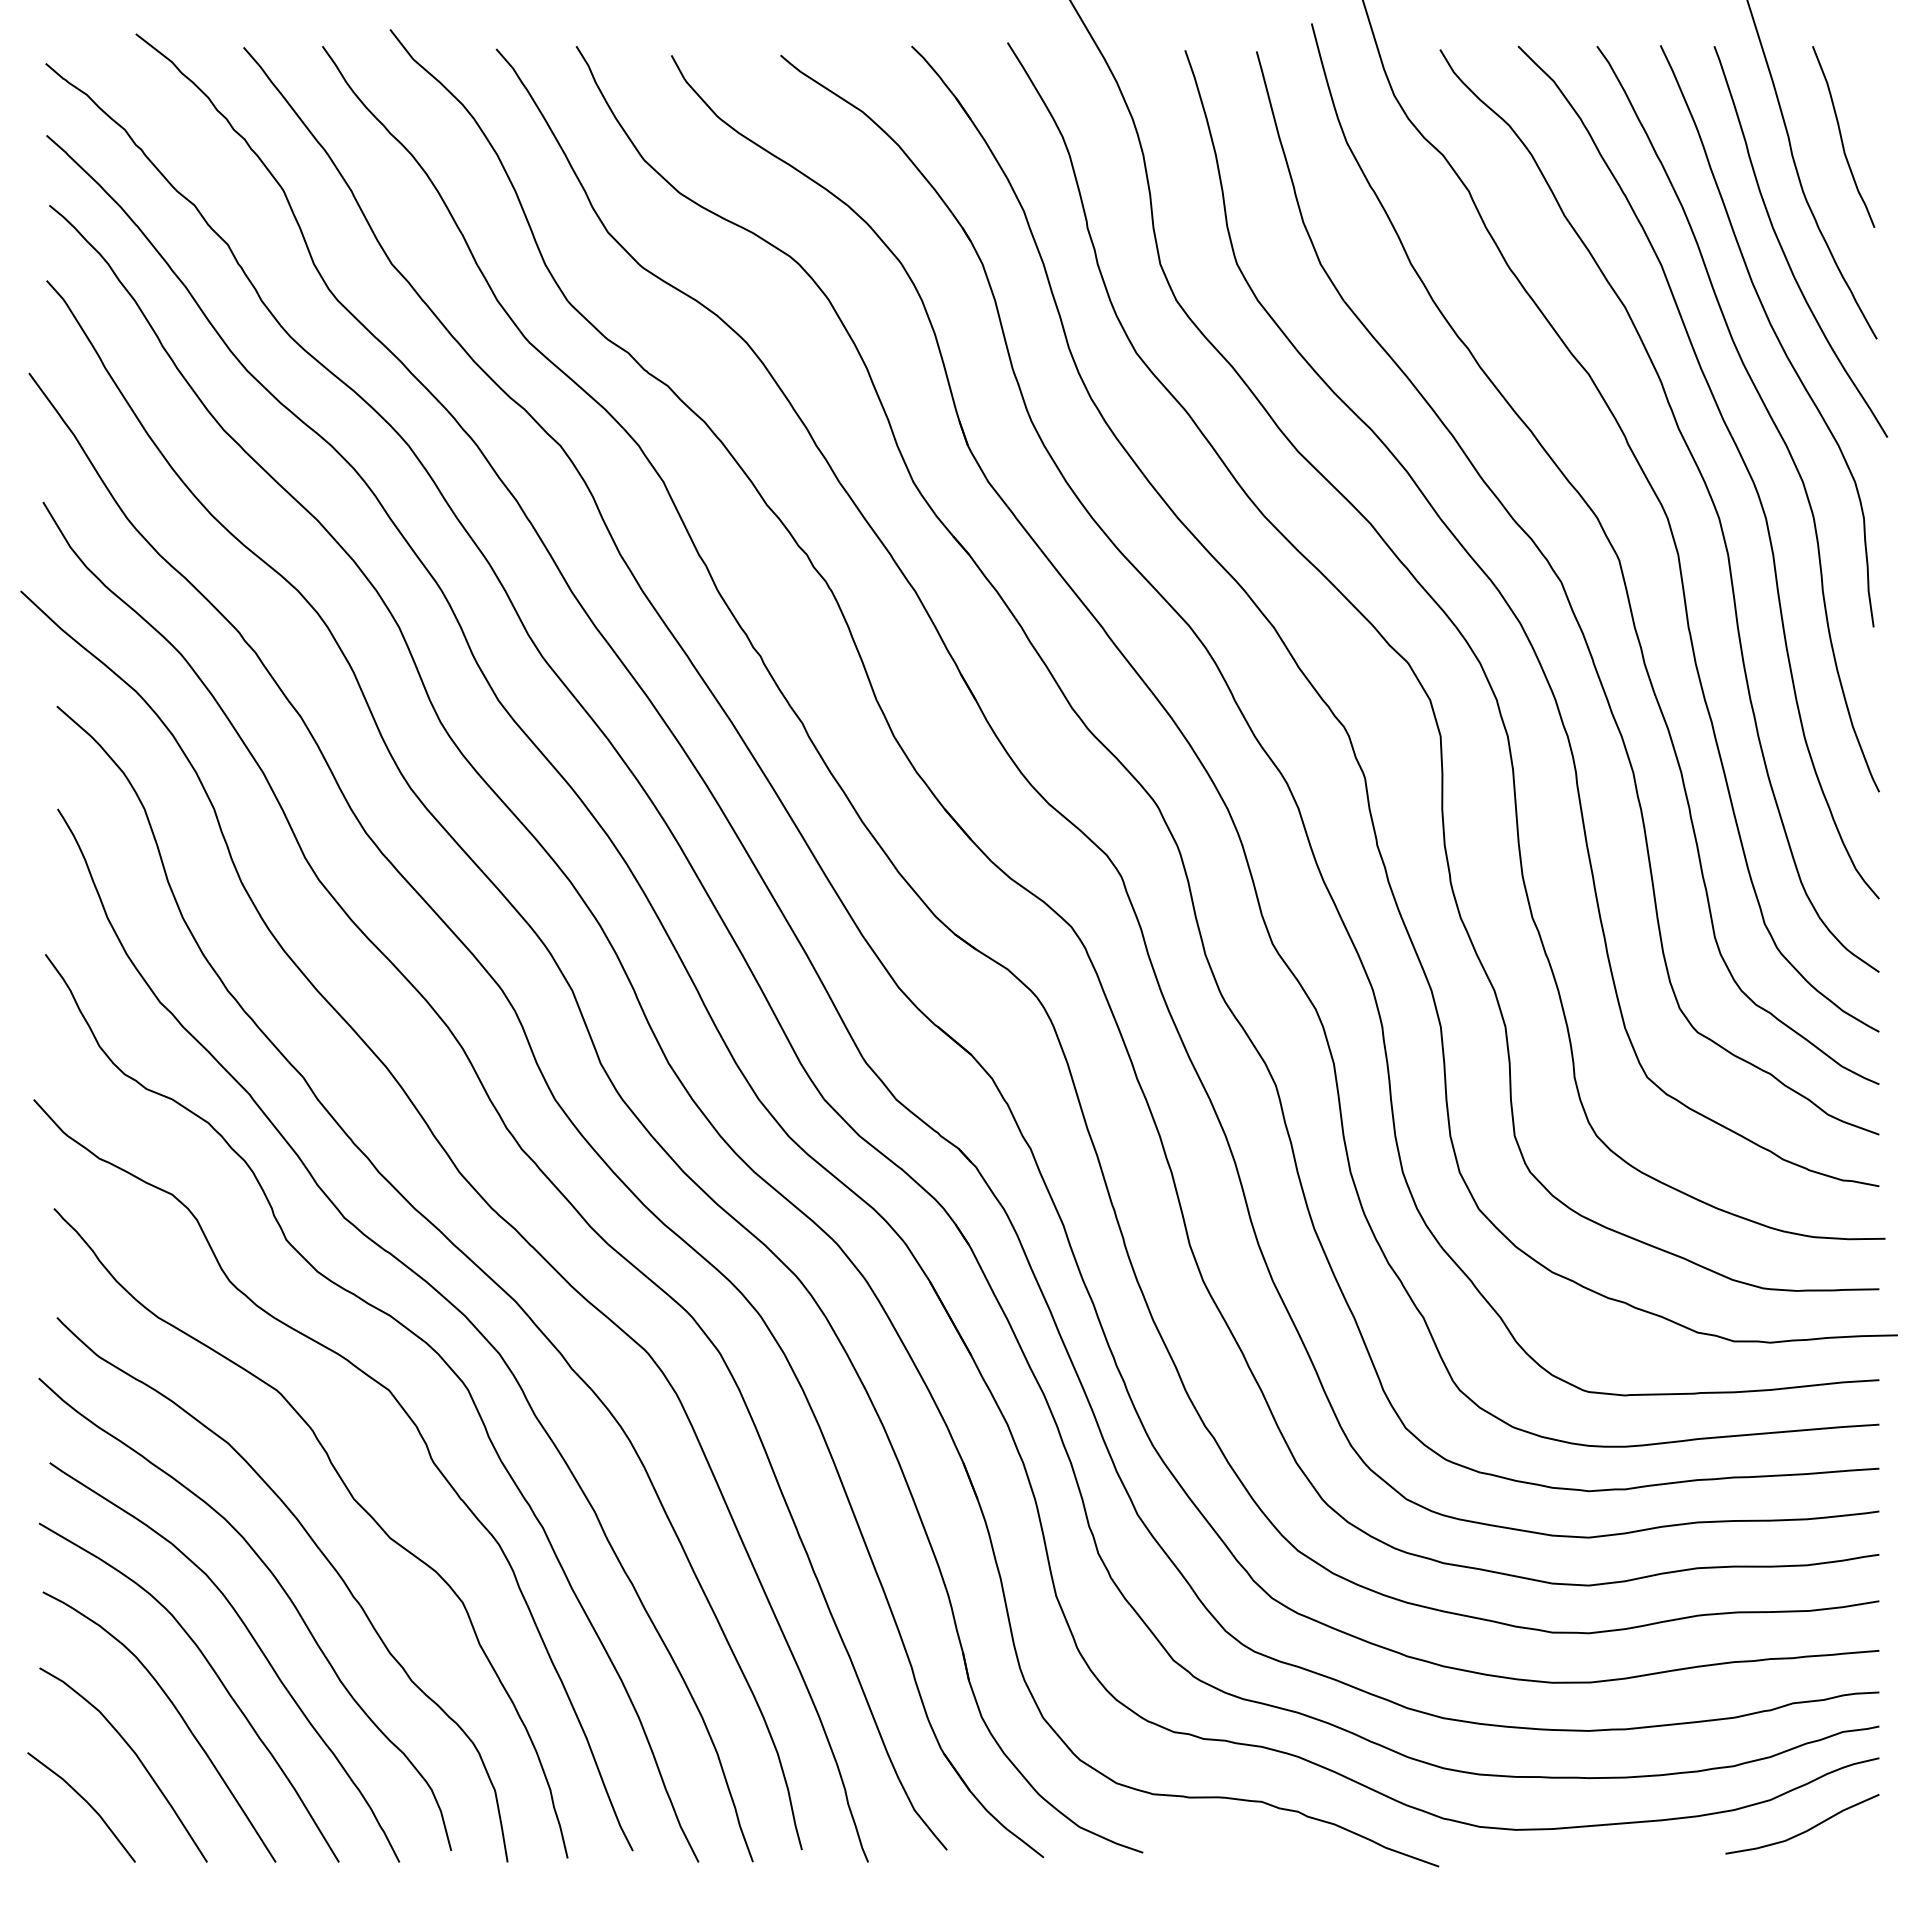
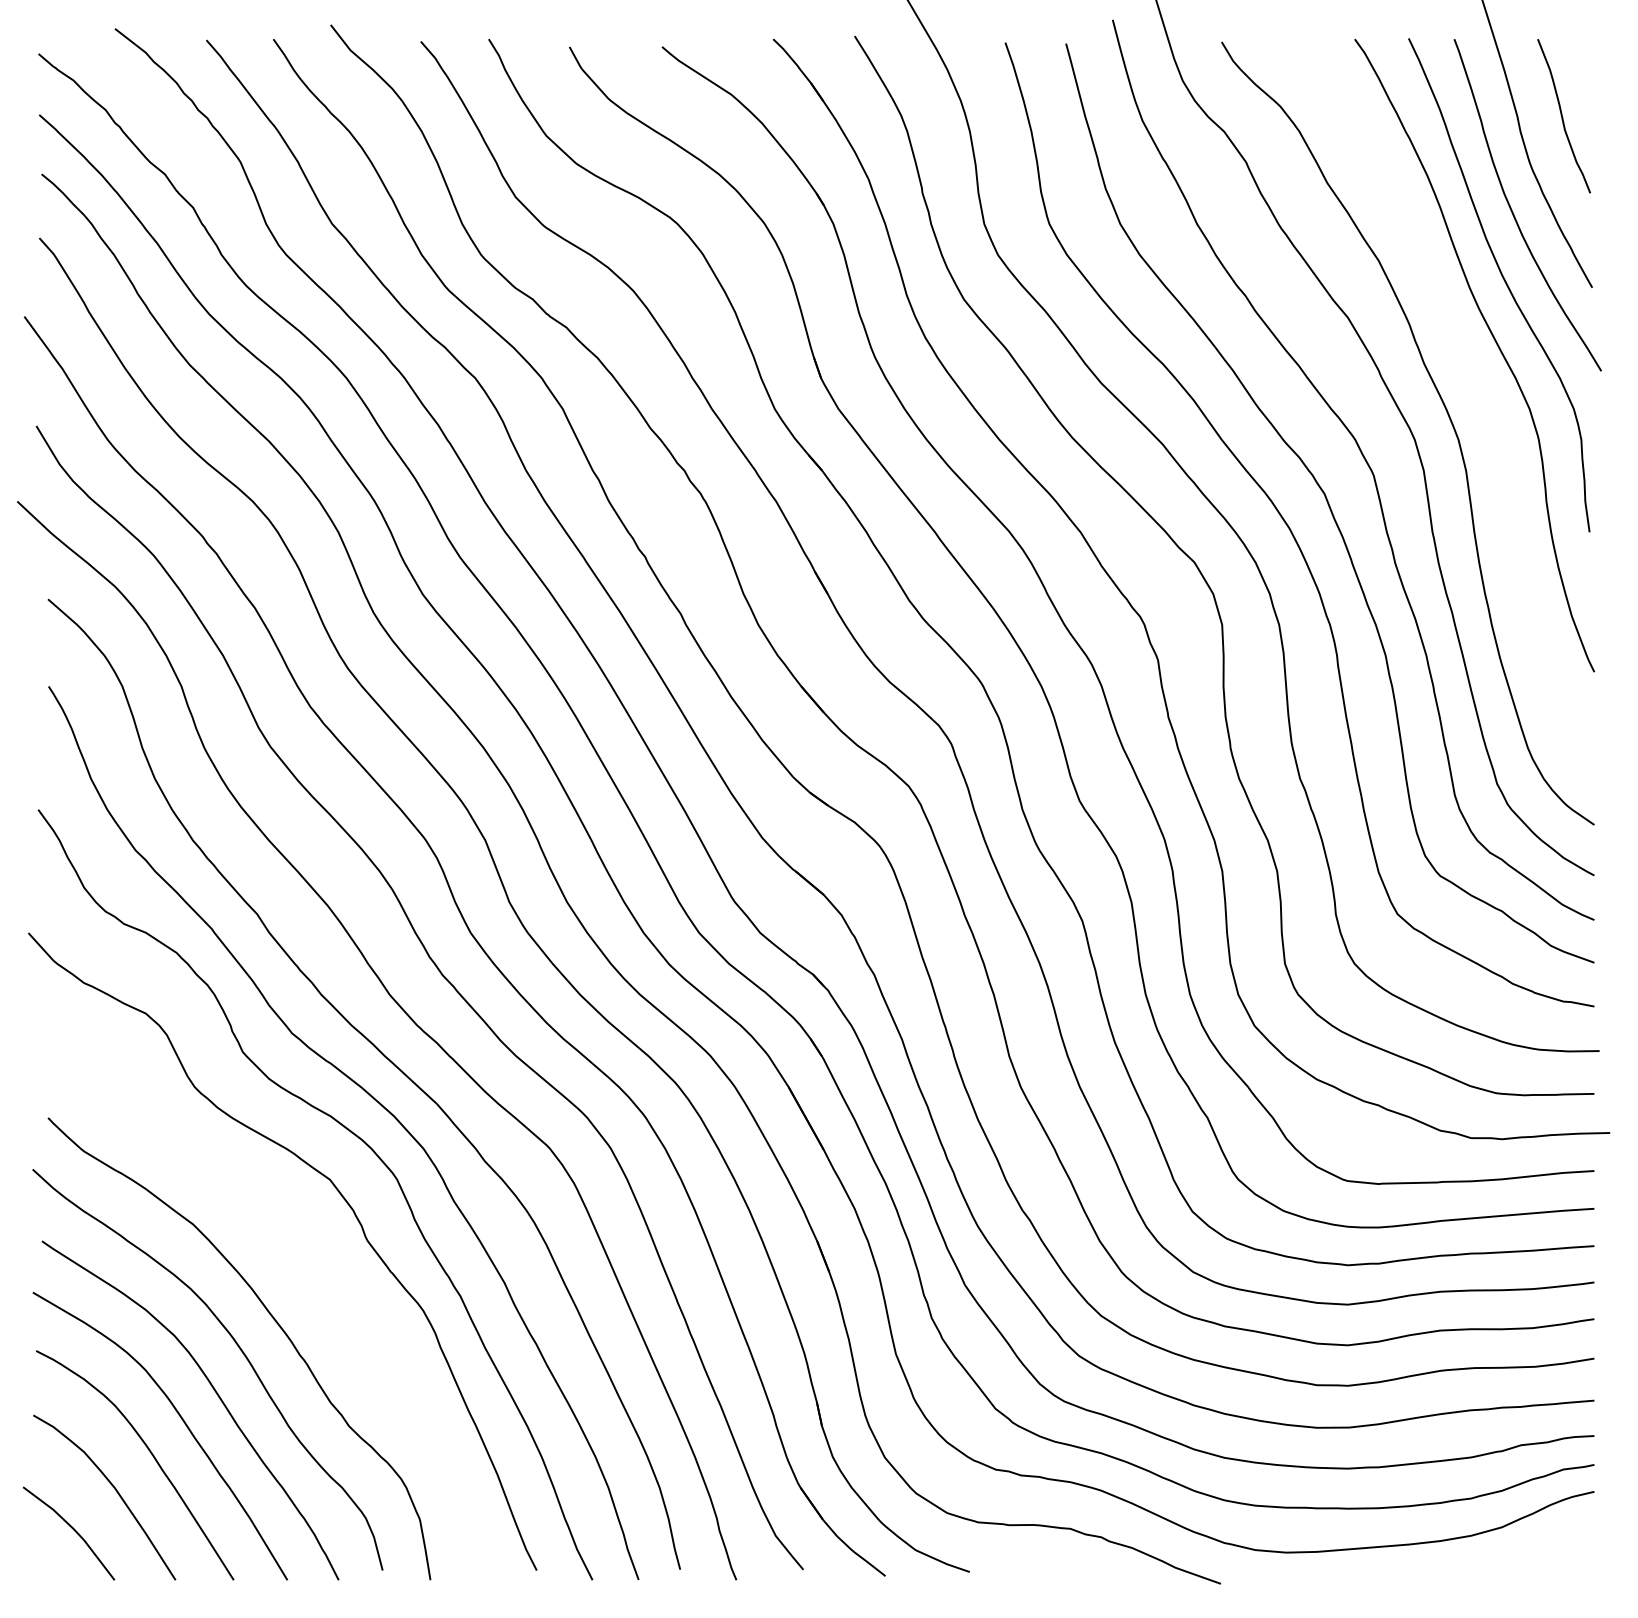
curve: (1739, 455) -> (1475, 386), removed
curve: (353, 1500) -> (299, 1273), removed
curve: (1805, 1830) -> (1531, 1553), removed

